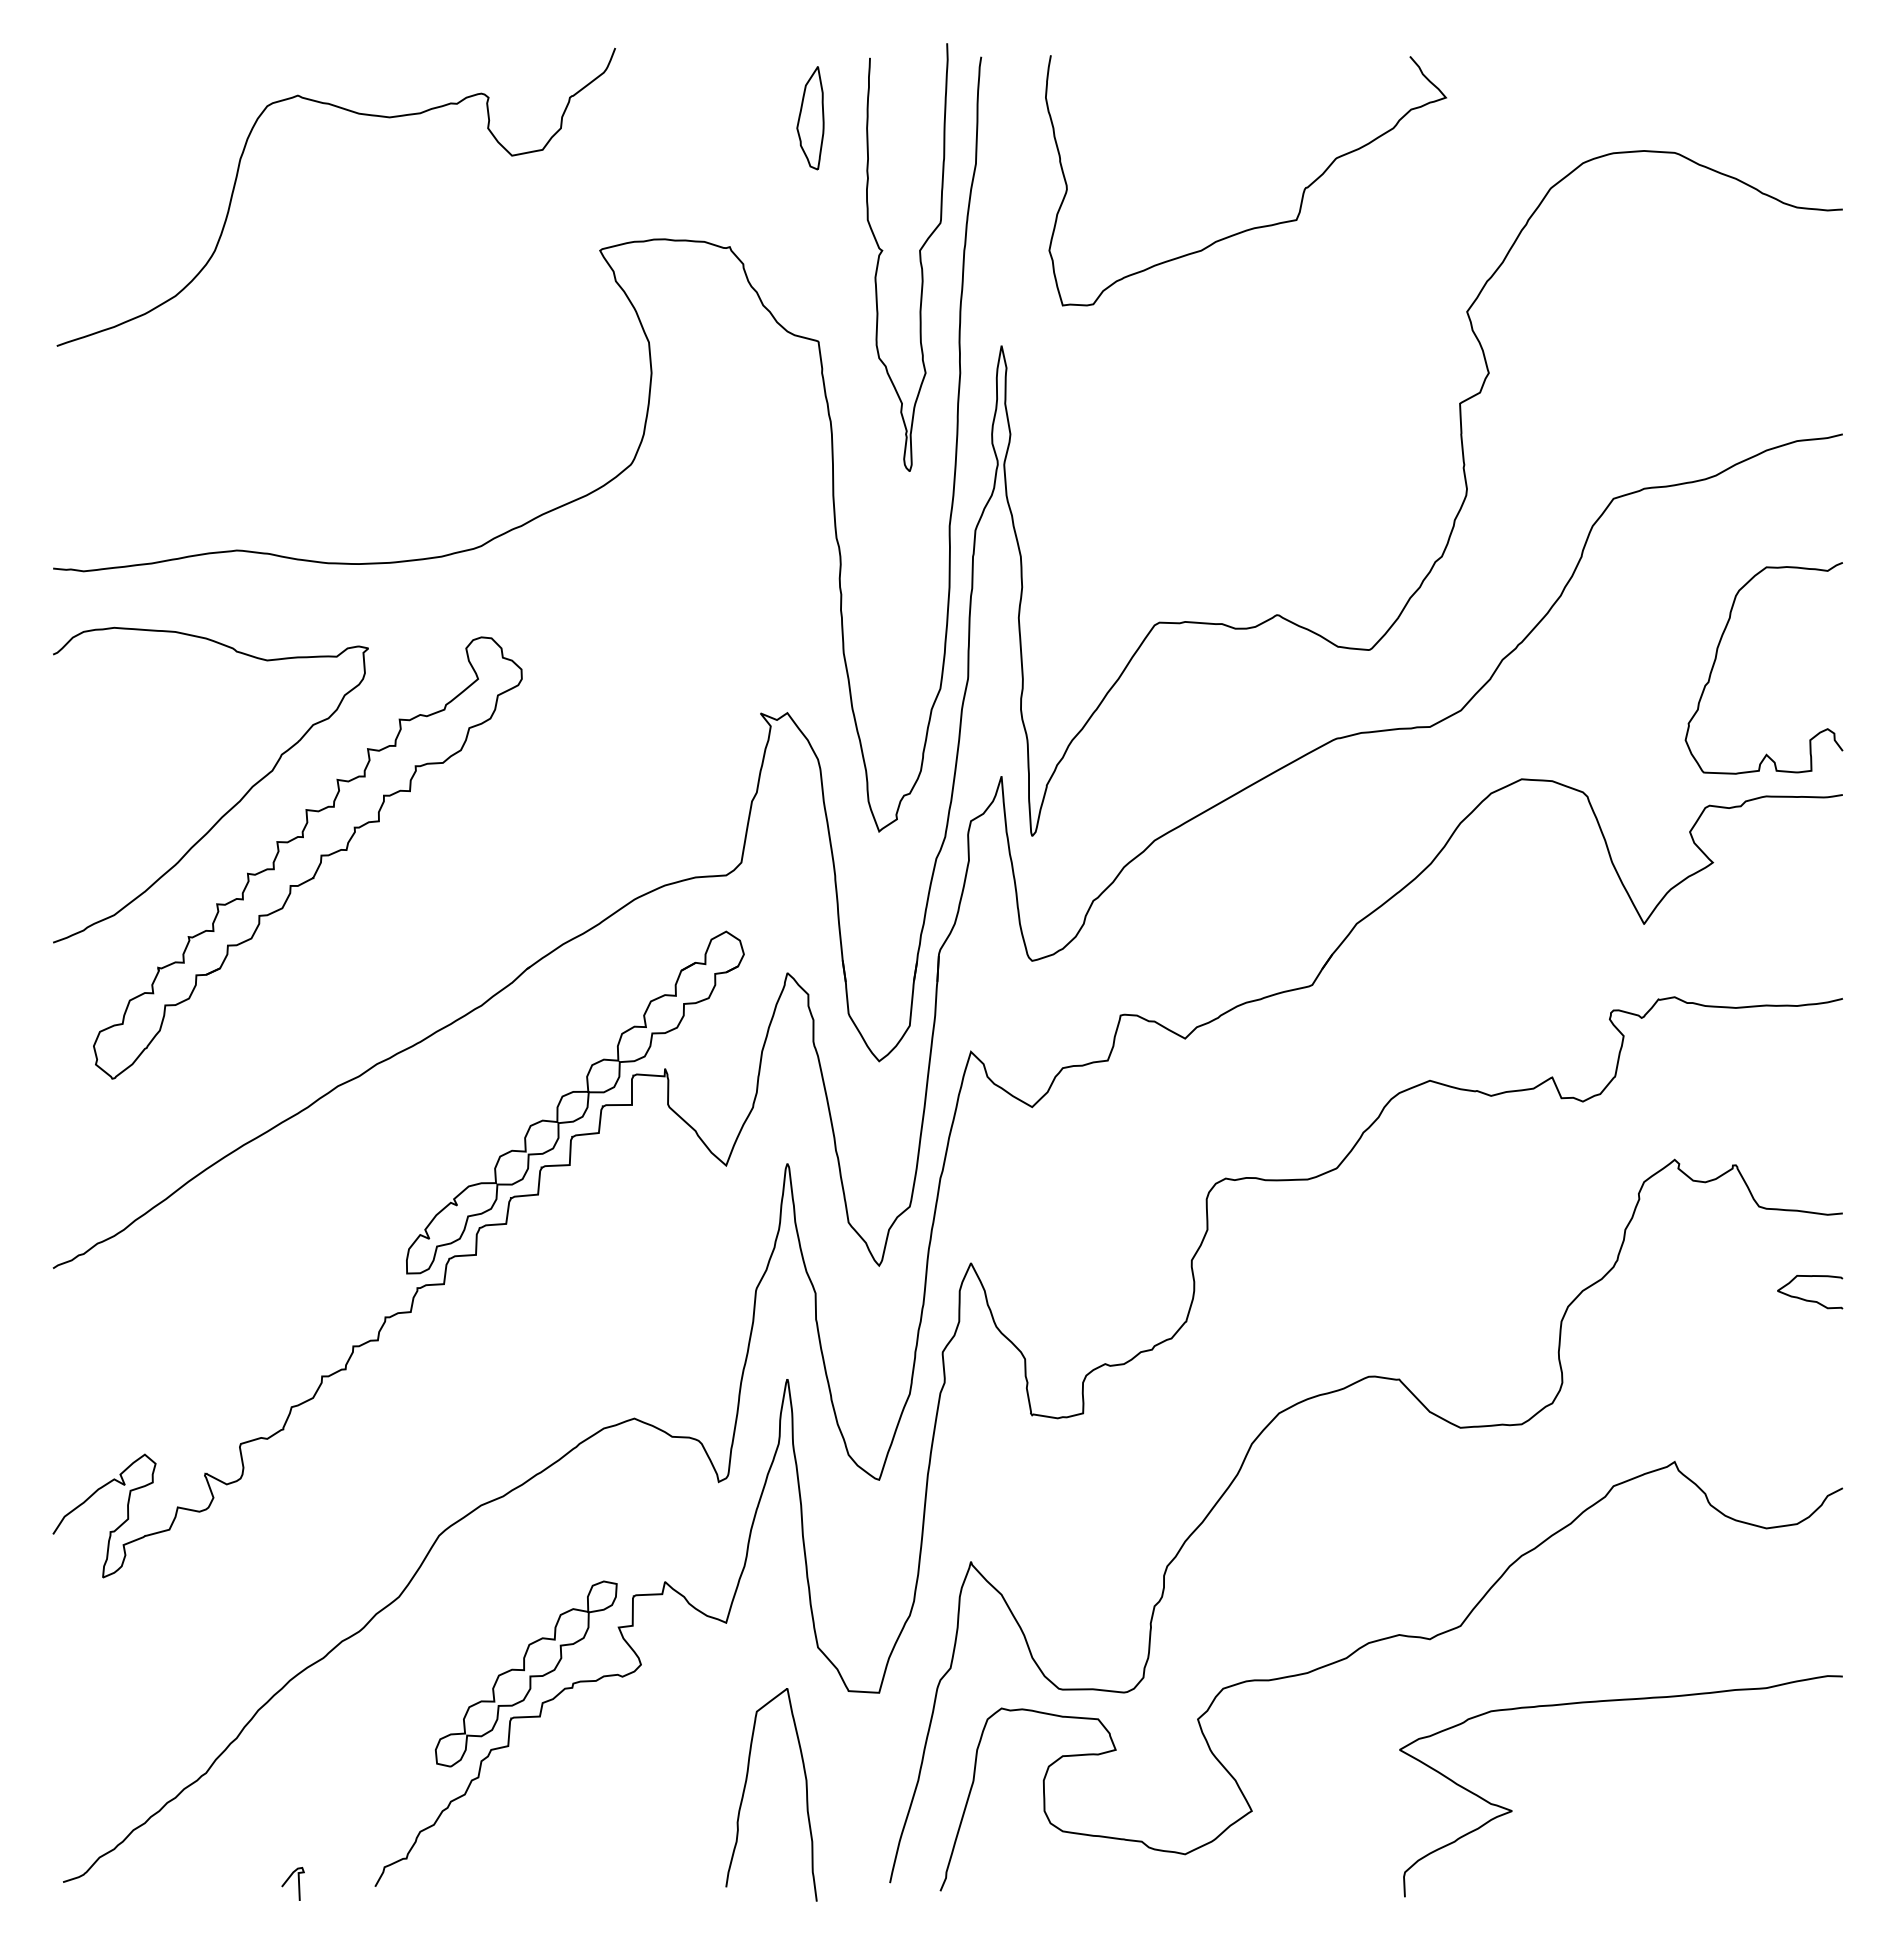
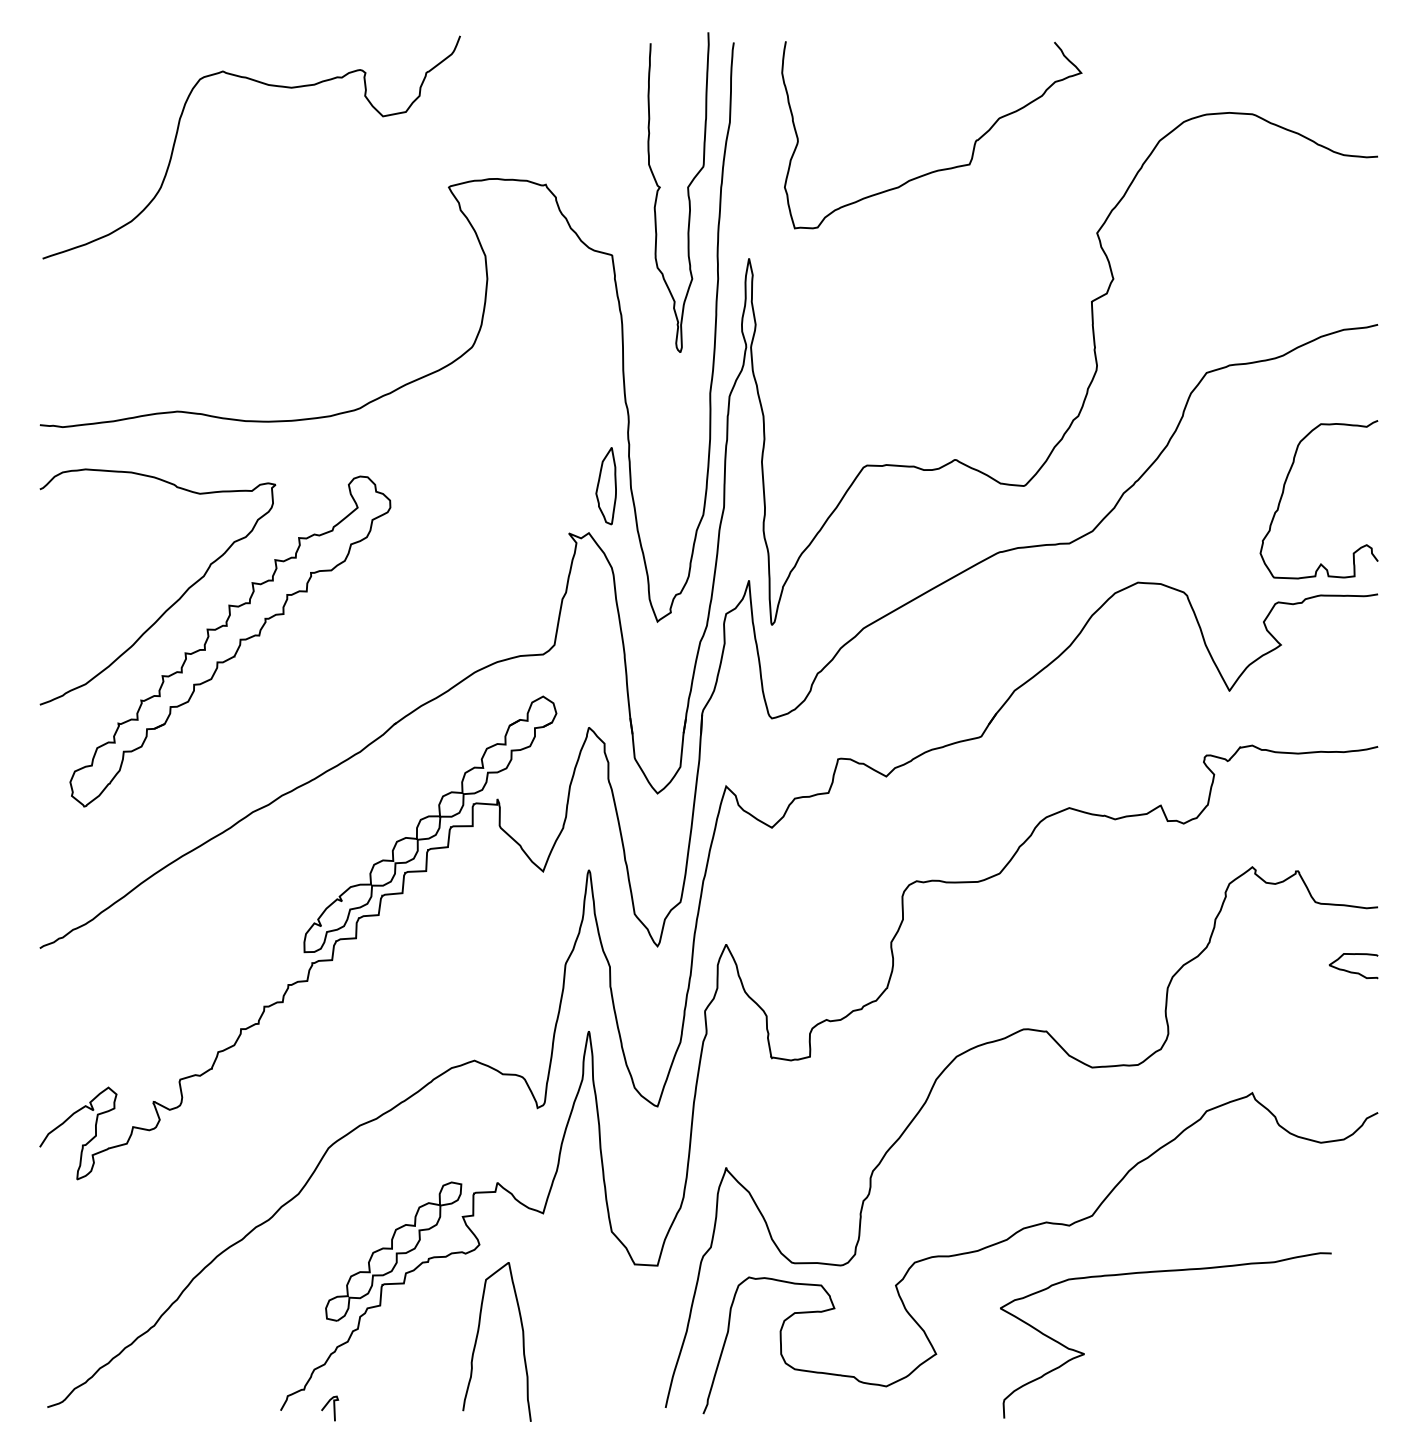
part: (810, 118) -> (606, 486), moved
curve: (1615, 1701) -> (1161, 1272), moved
curve: (745, 1789) -> (477, 1337), moved
curve: (288, 1880) -> (326, 1406), moved

